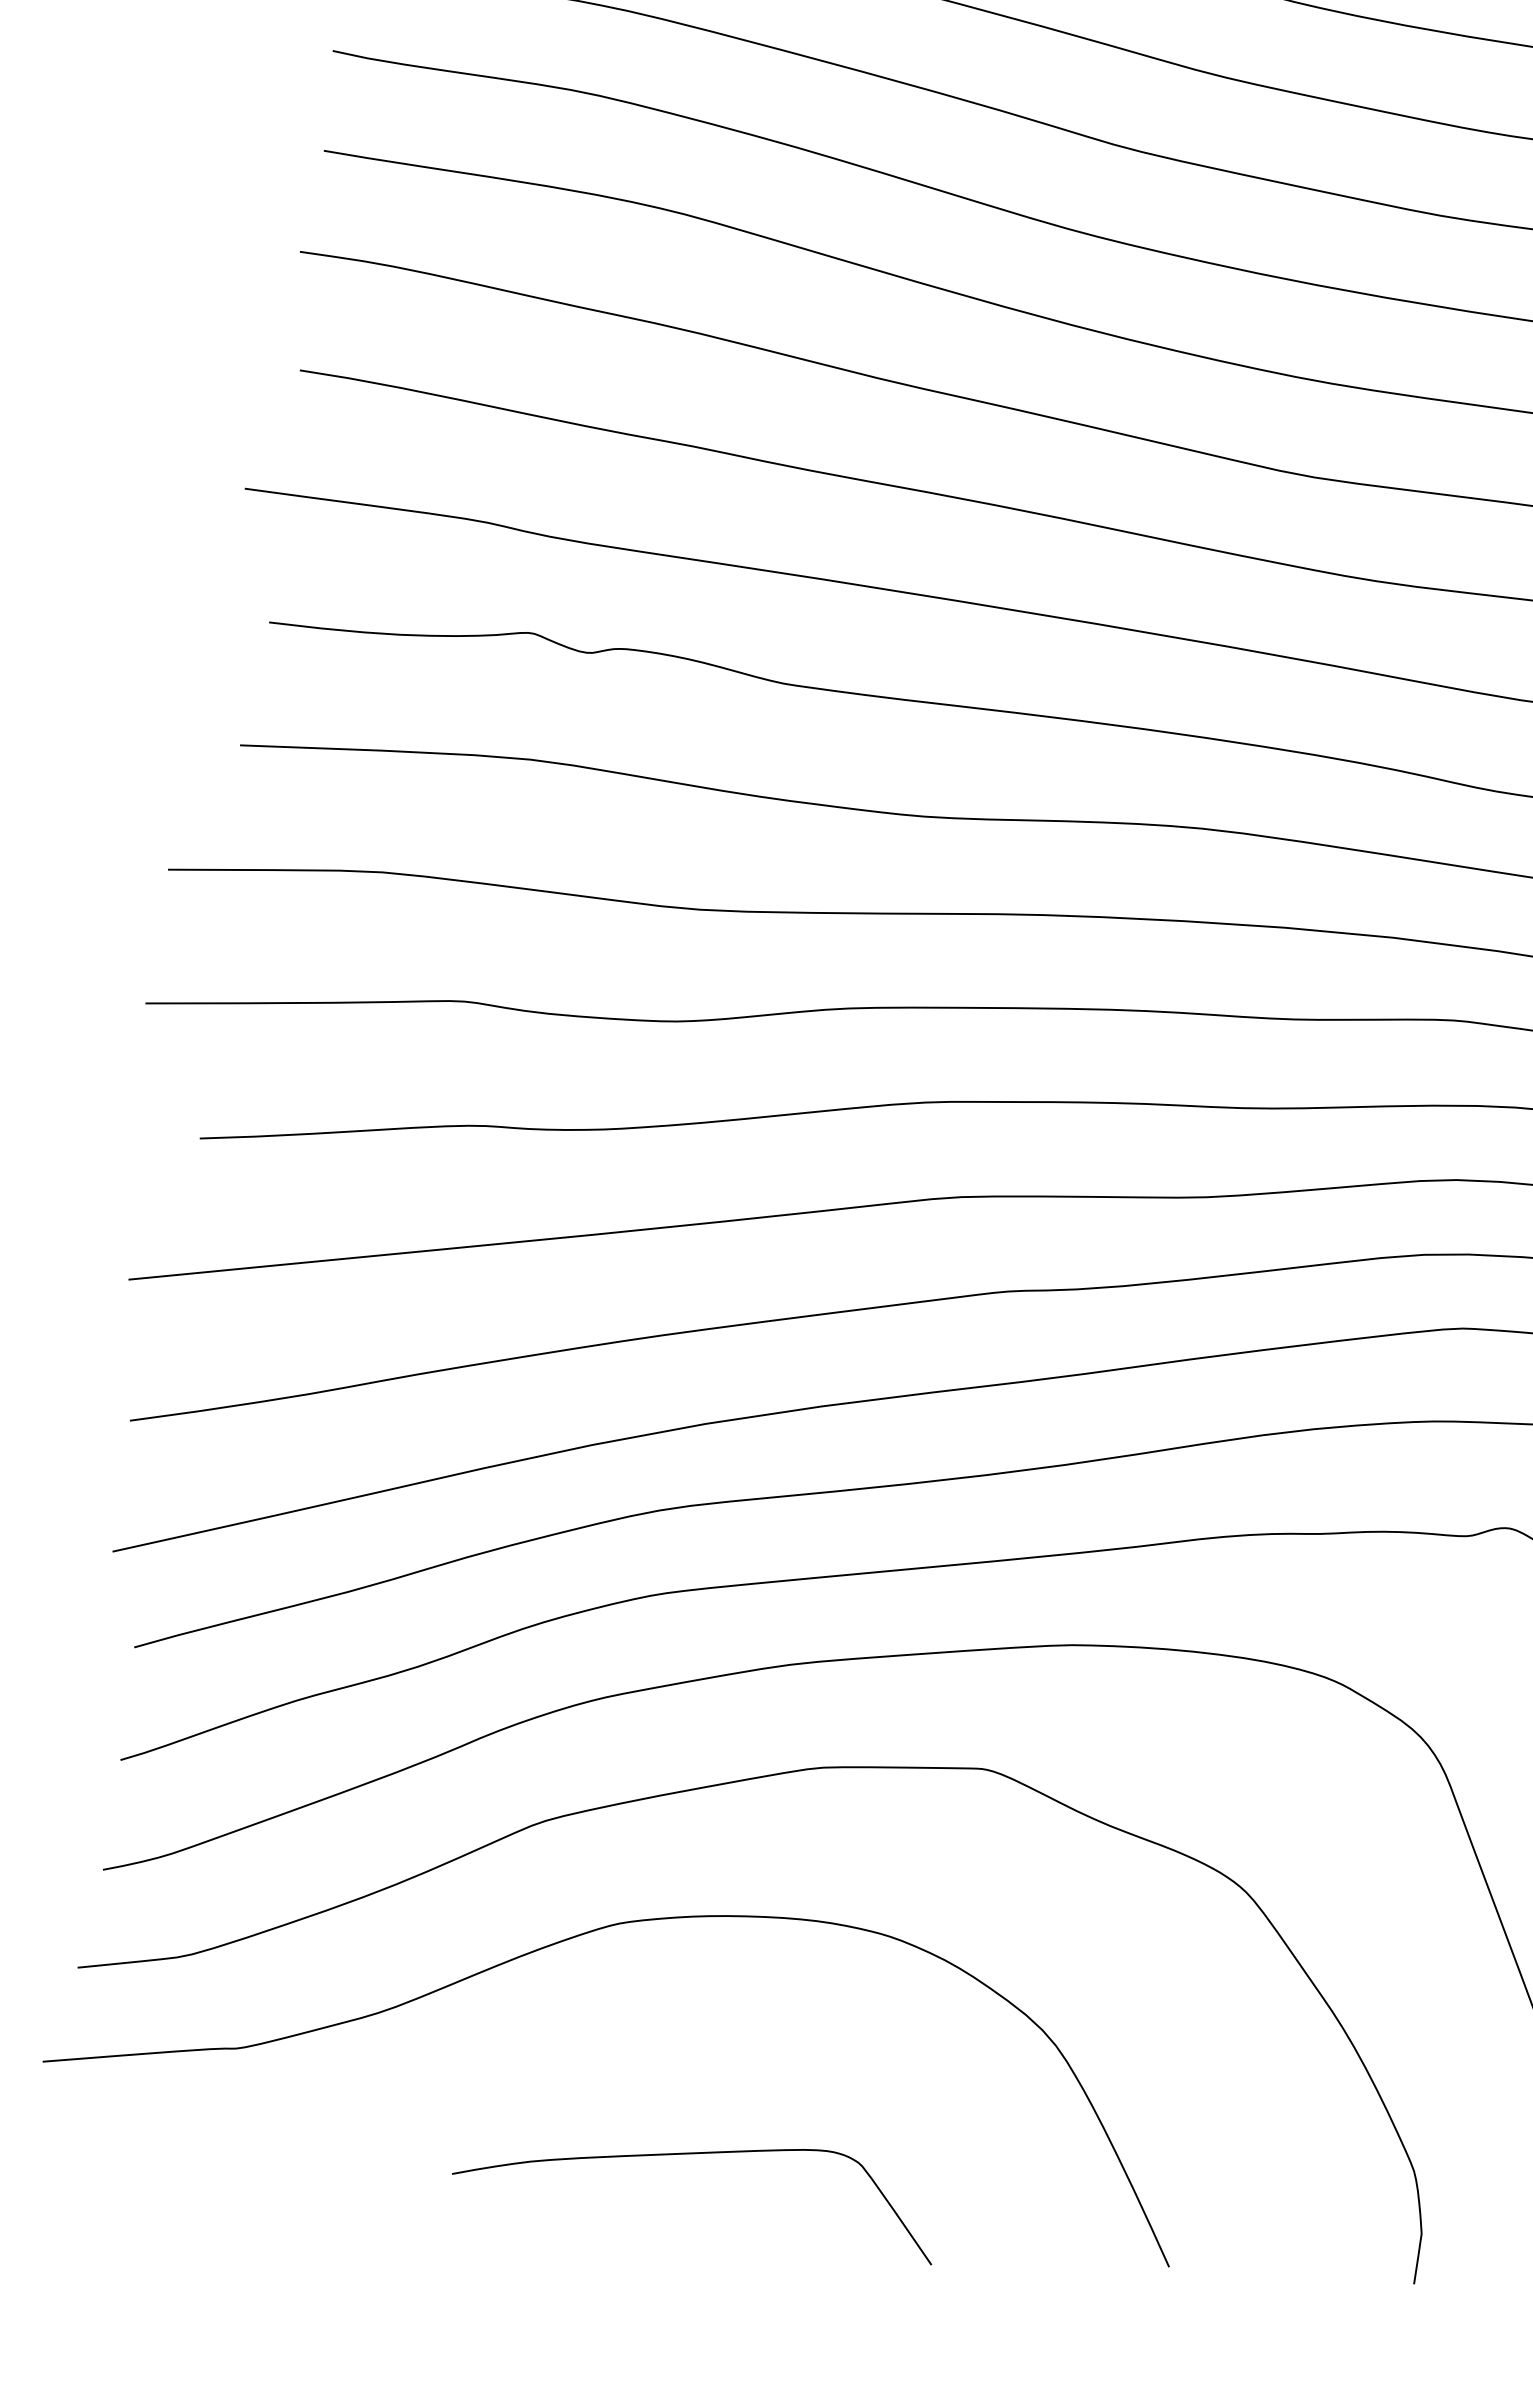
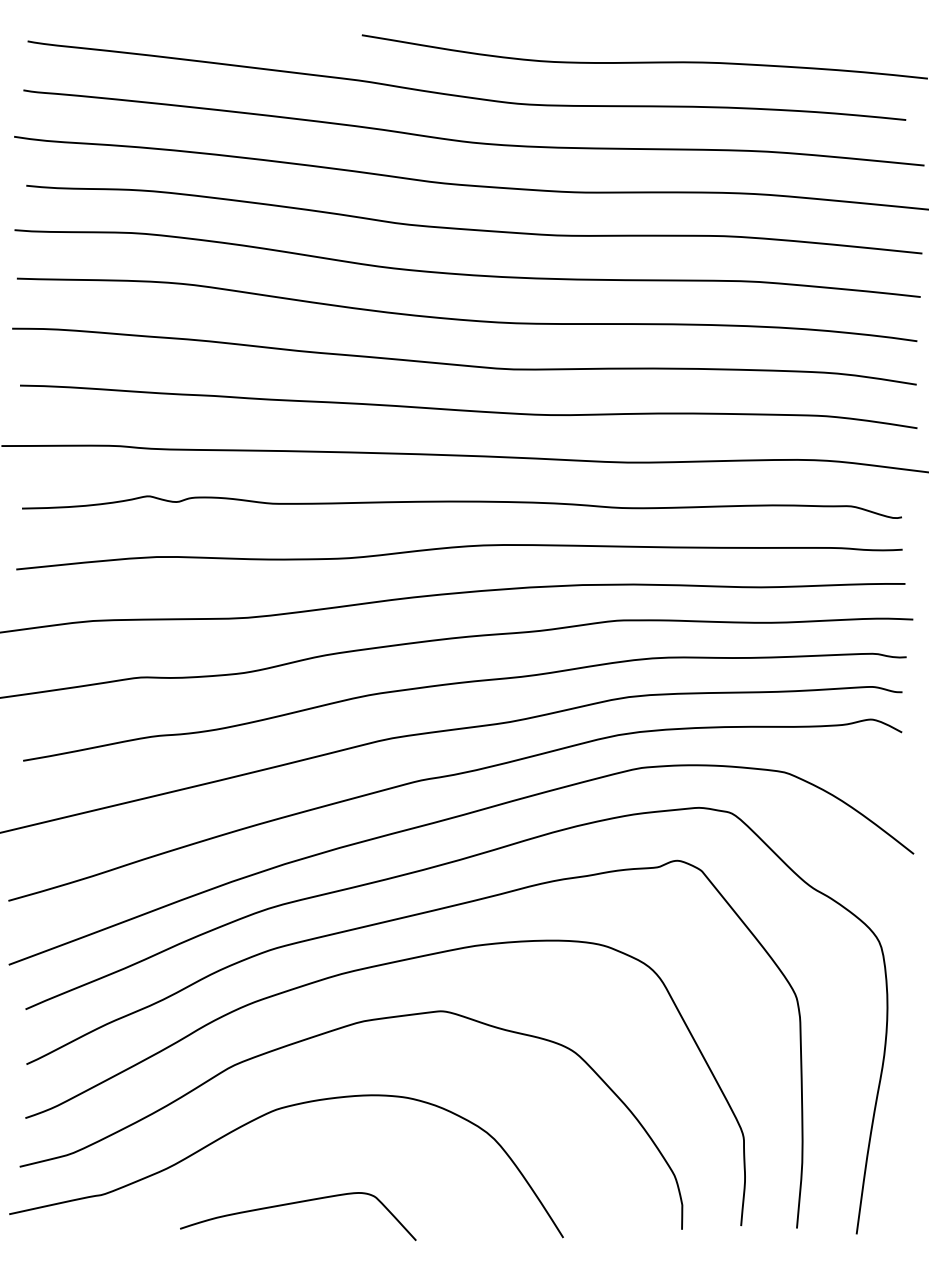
curve: (701, 2155) -> (298, 1203), moved

